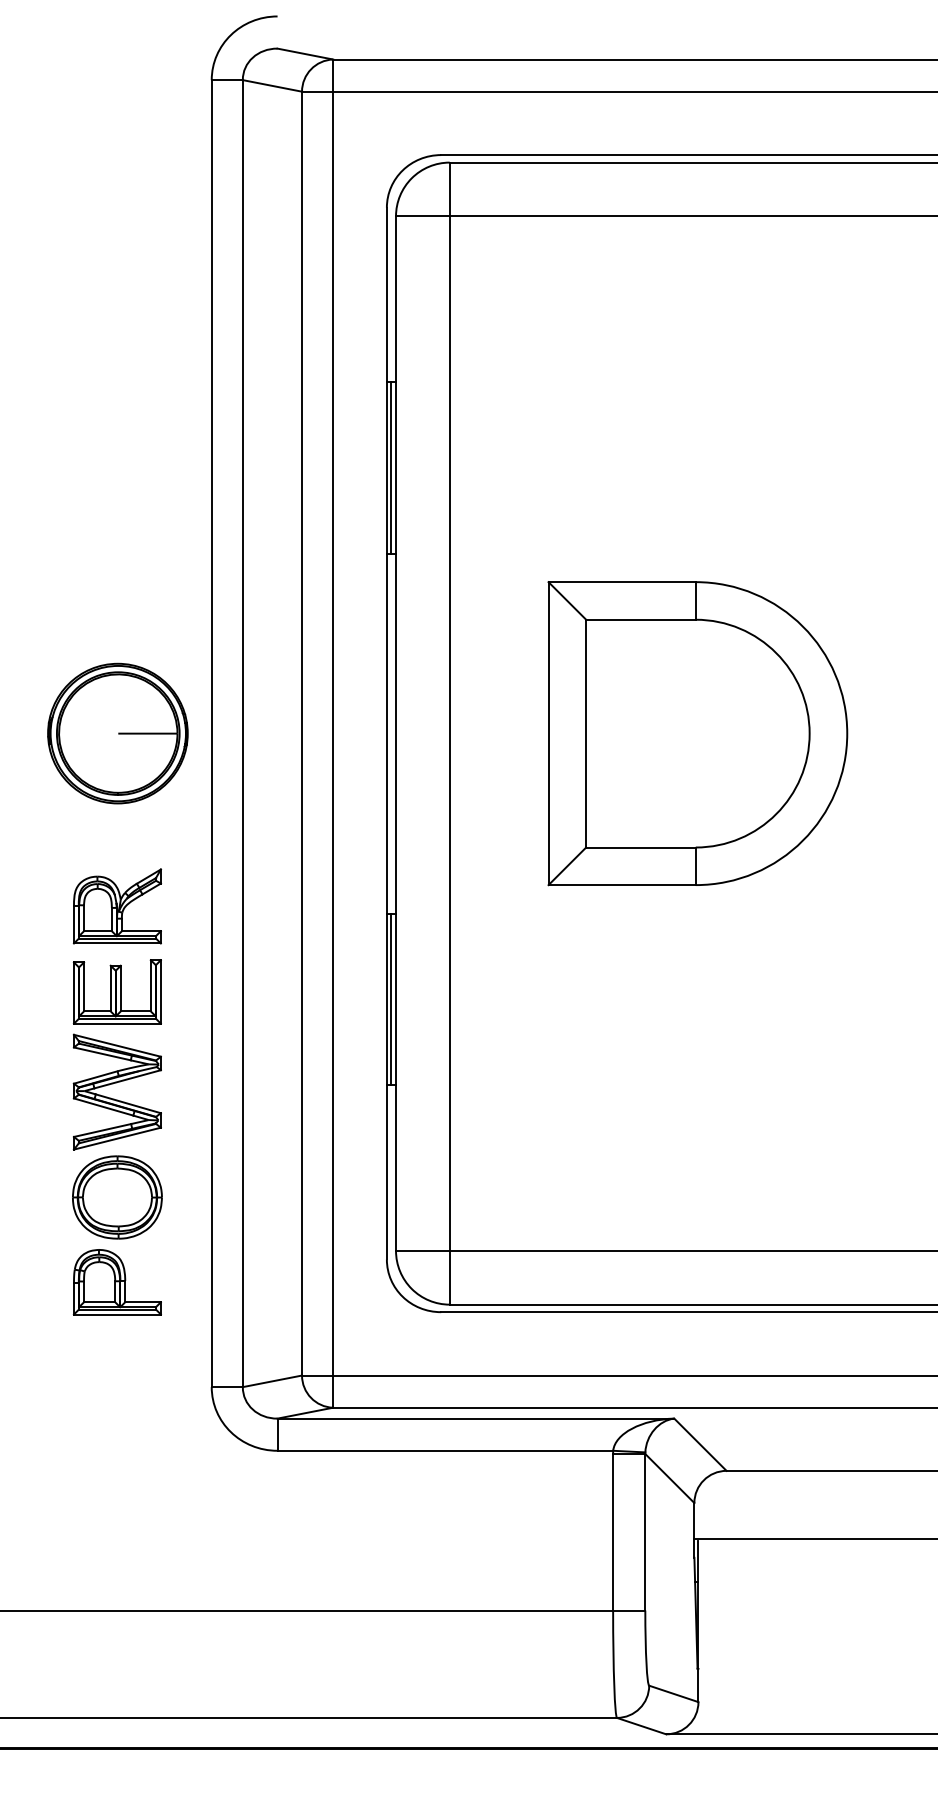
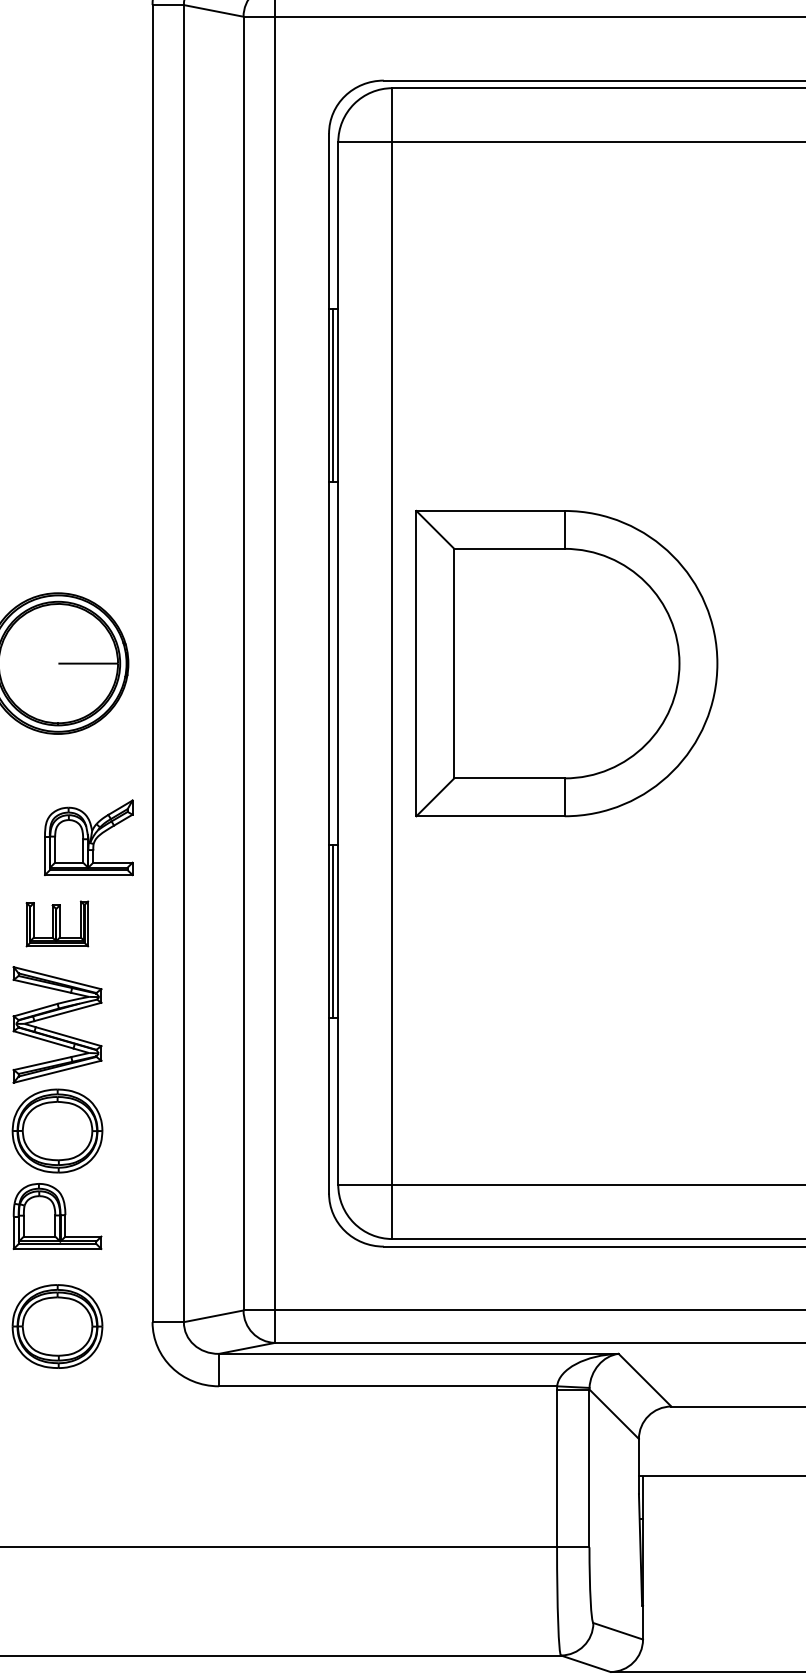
part: (697, 733) -> (566, 663), moved
part: (116, 906) -> (87, 837), moved
part: (116, 991) -> (56, 923), size x0.7
part: (117, 1391) -> (57, 1326), added

